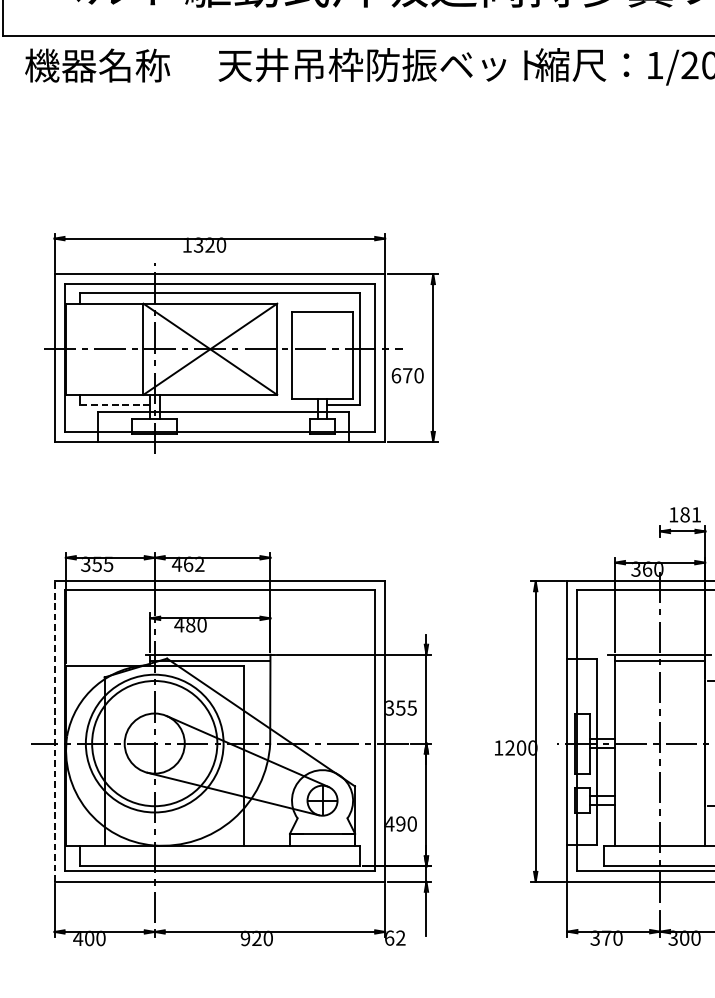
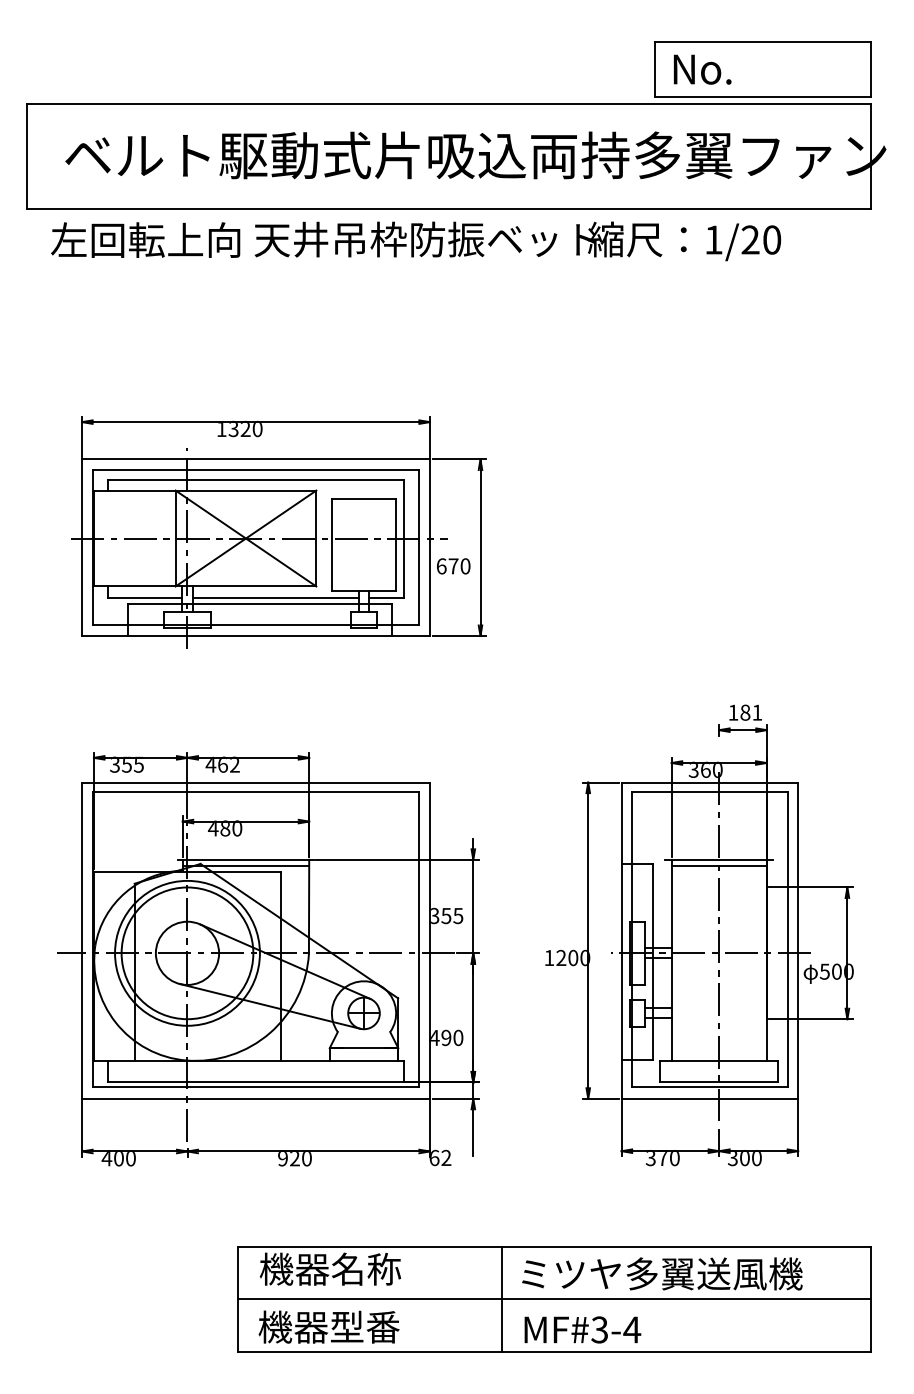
text: (114, 65) -> (145, 239), 機器名称 -> 左回転上向
line: (113, 405) -> (144, 597), dashed -> solid
line: (238, 405) -> (275, 597), added
line: (54, 731) -> (82, 940), dashed -> solid

